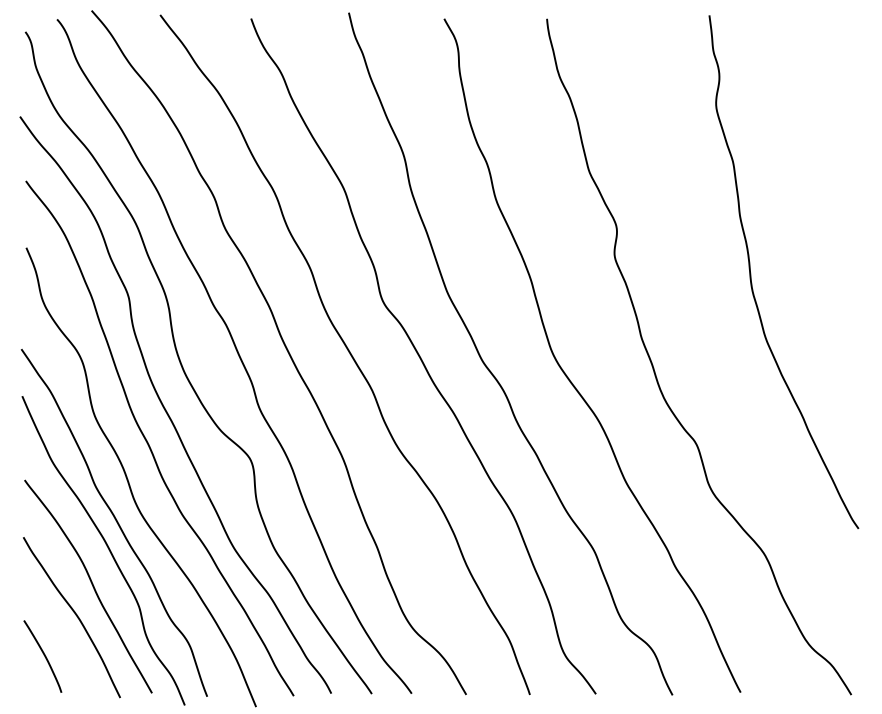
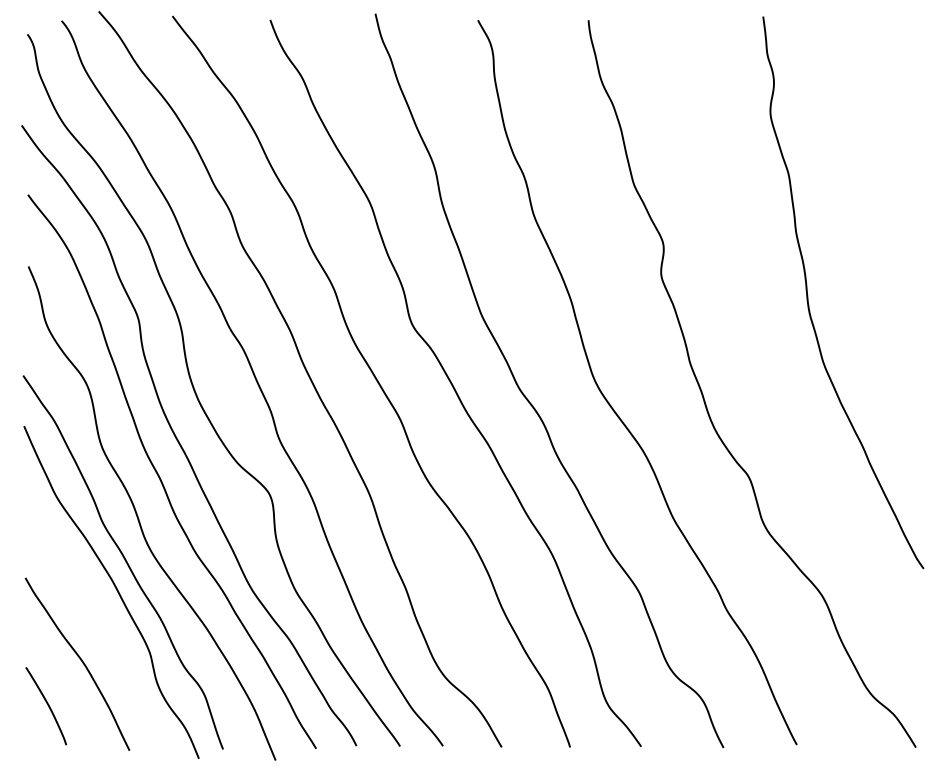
curve: (91, 584) -> (98, 628), removed

